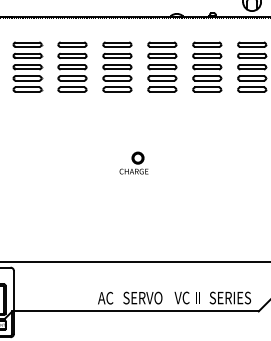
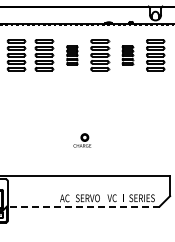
part: (118, 67) -> (72, 55), size x0.6
part: (206, 67) -> (127, 55), size x0.6
part: (134, 162) -> (82, 140), moved
line: (135, 311) -> (83, 206), solid -> dashed

